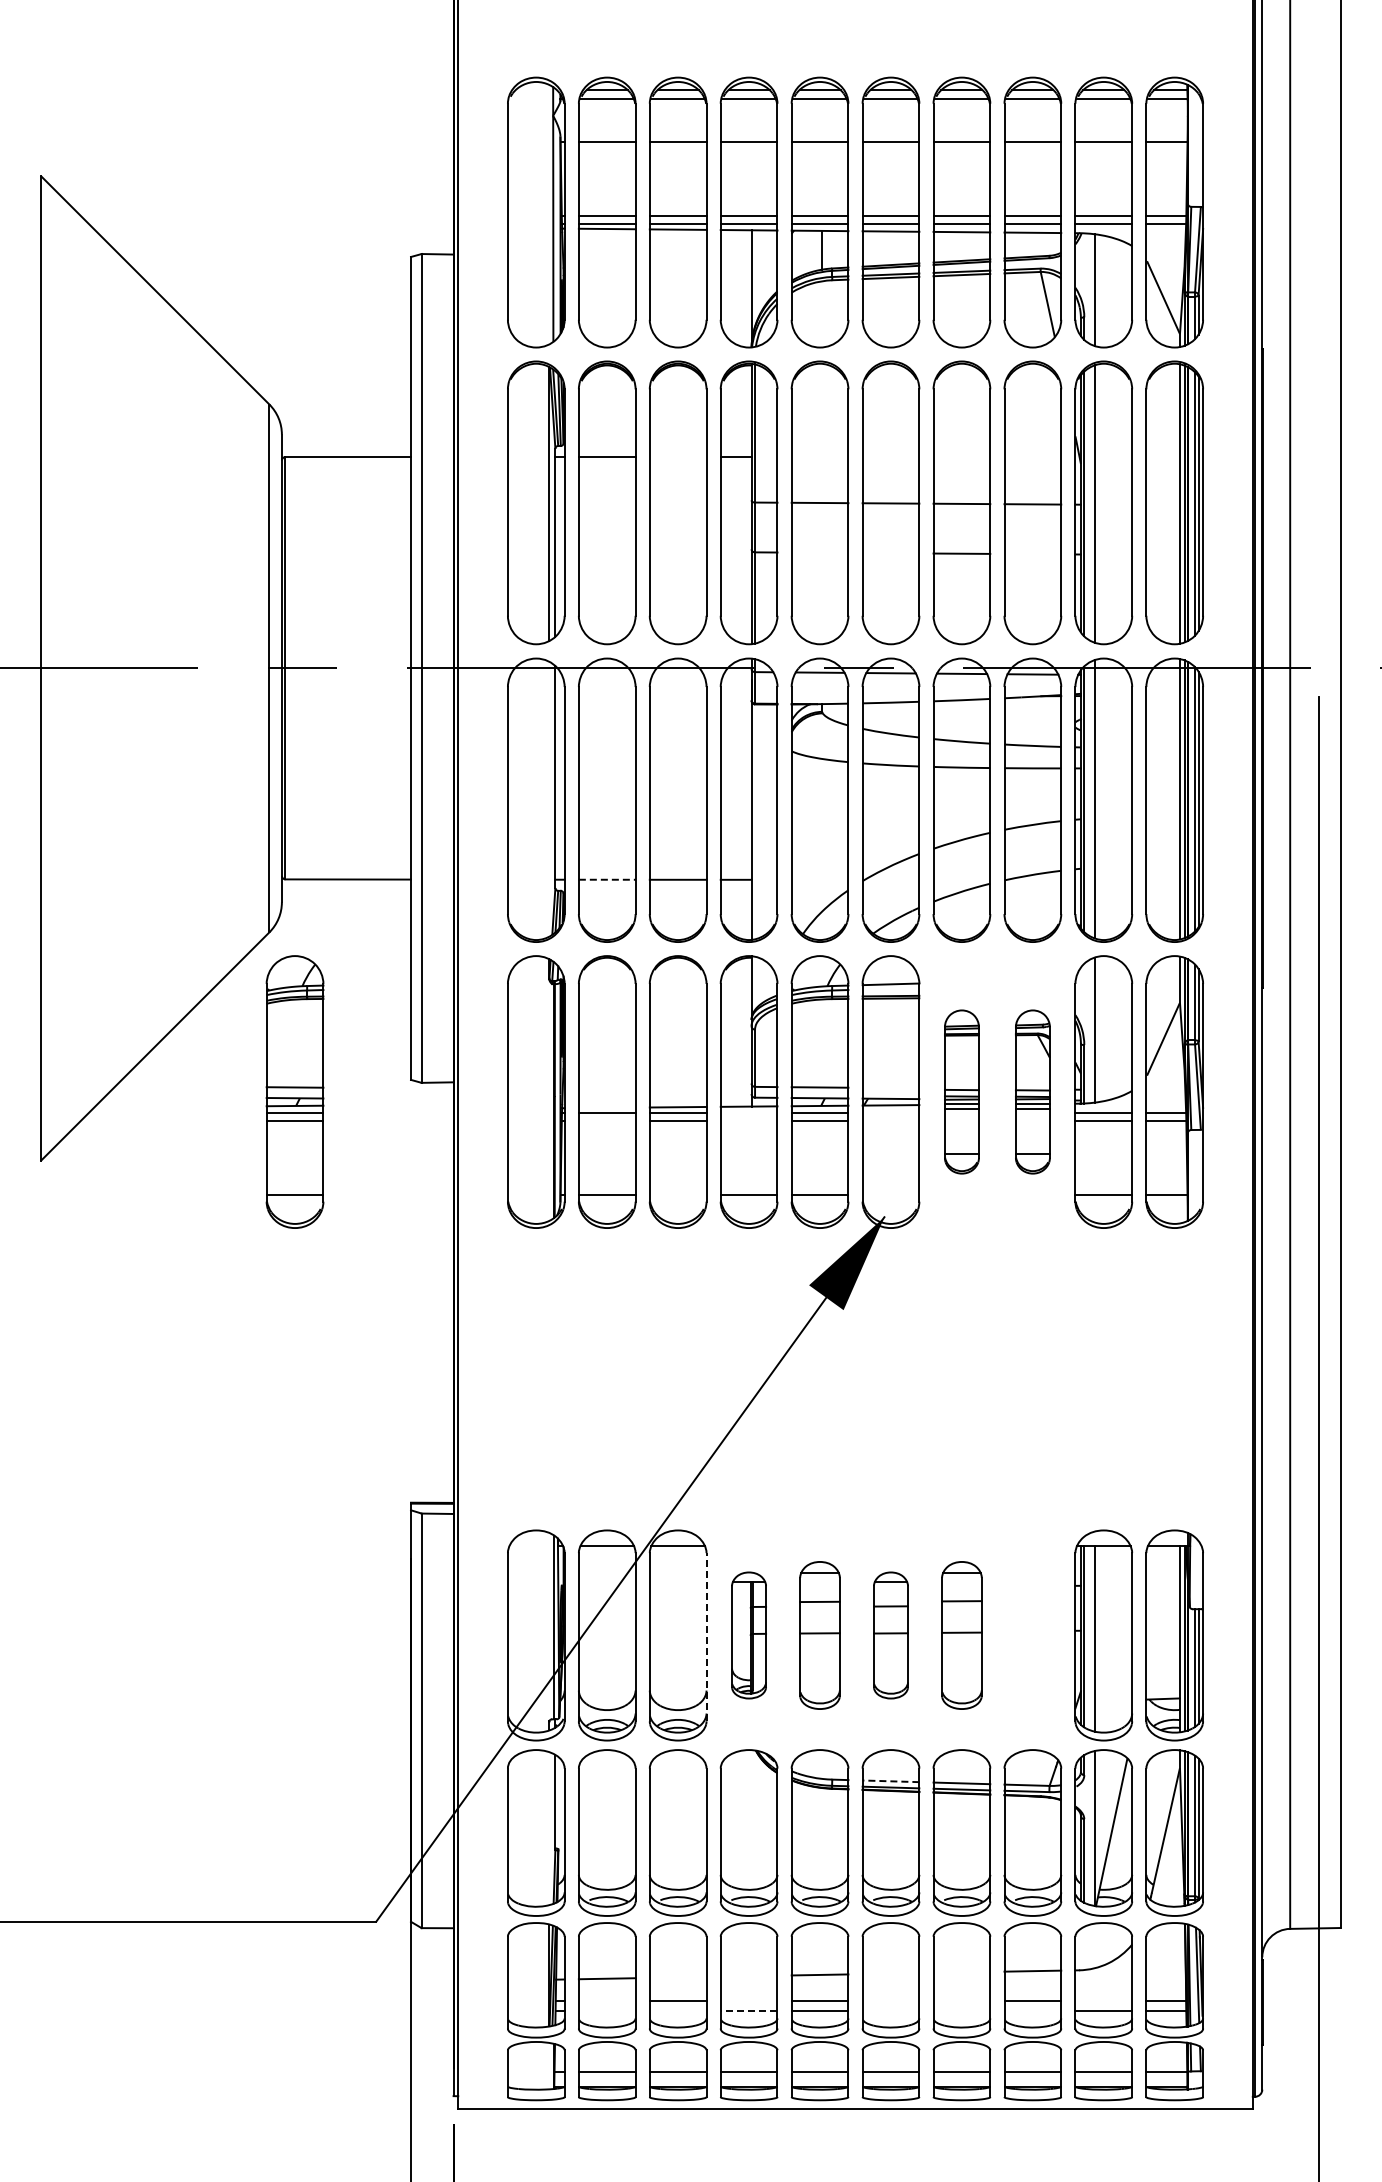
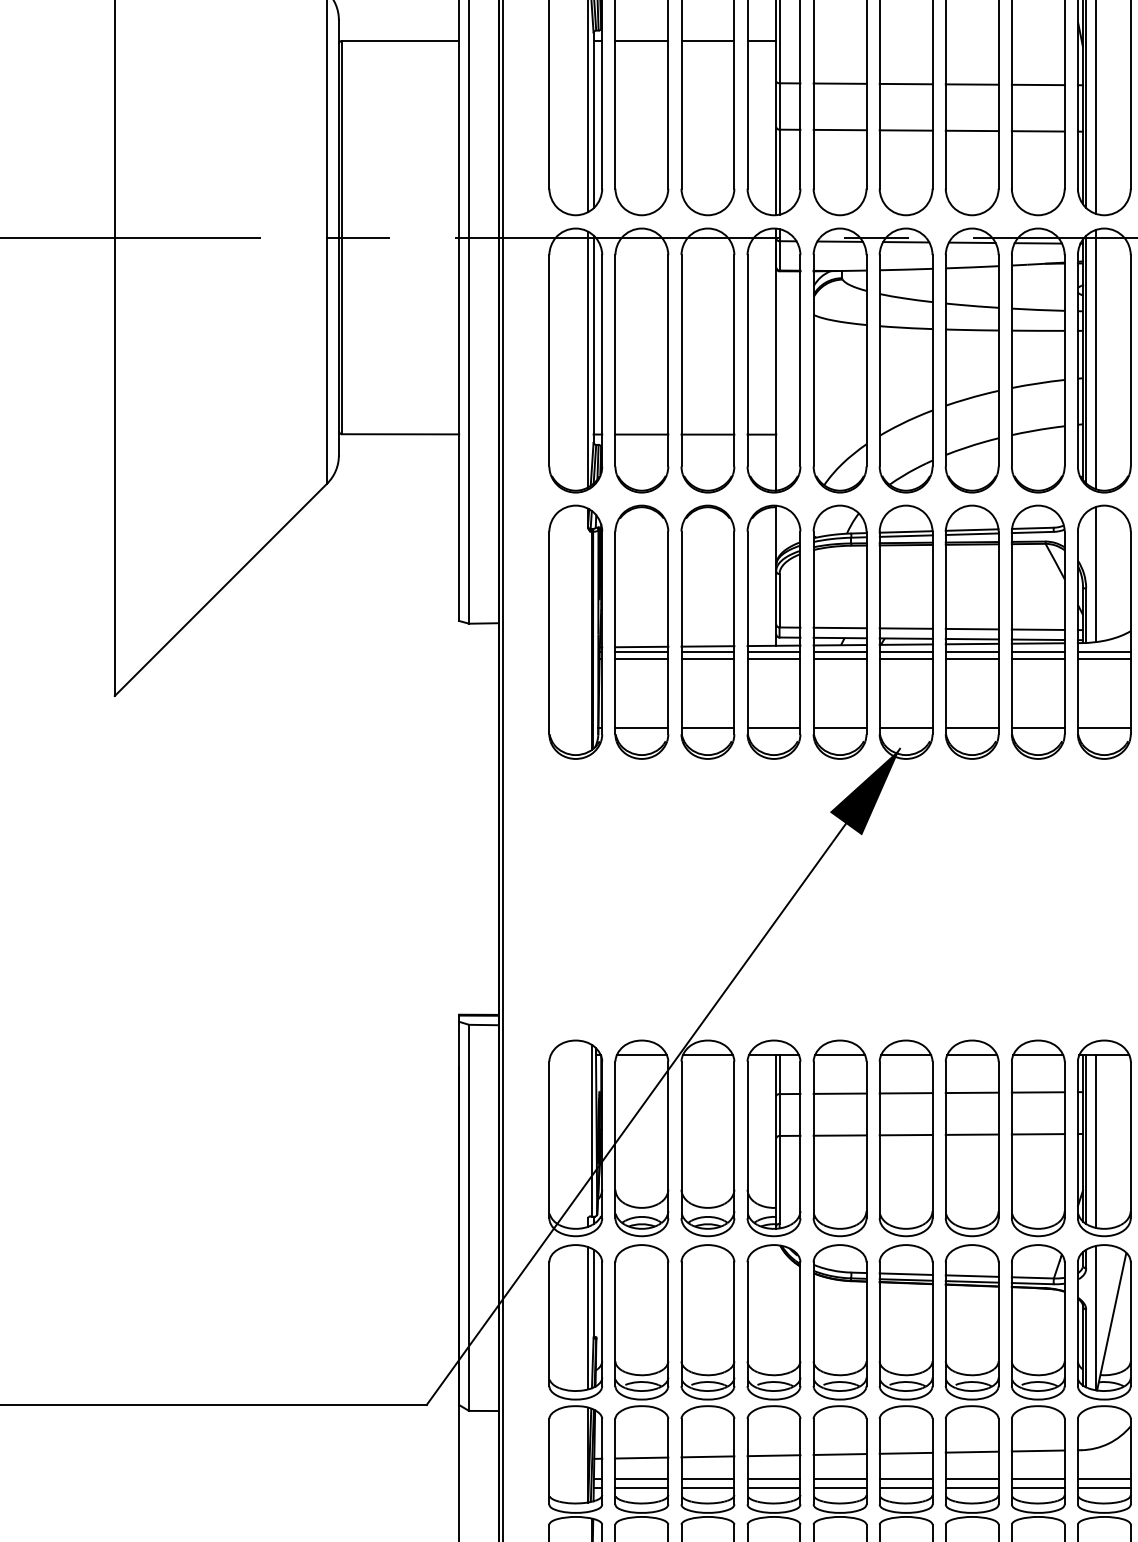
line: (677, 457) -> (707, 41), added
line: (819, 552) -> (839, 129), added
line: (890, 553) -> (905, 130), added
line: (1032, 554) -> (1037, 131), added
line: (549, 798) -> (588, 358), added
line: (607, 879) -> (642, 434), dashed -> solid
line: (890, 988) -> (905, 535), added
line: (890, 1087) -> (905, 628), added
part: (294, 1091) -> (350, 631), removed
part: (961, 1091) -> (971, 631), size x1.67
part: (1032, 1091) -> (1037, 631), size x1.67
line: (606, 1107) -> (641, 646), added
line: (748, 1112) -> (773, 651), added
line: (890, 1112) -> (905, 651), added
line: (606, 1120) -> (641, 658), added
line: (748, 1120) -> (773, 658), added
line: (890, 1120) -> (905, 658), added
line: (677, 1194) -> (707, 727), added
line: (890, 1194) -> (905, 727), added
part: (748, 1635) -> (773, 1138), size x1.67
part: (819, 1635) -> (839, 1138), size x1.43
part: (890, 1635) -> (905, 1138), size x1.67
part: (961, 1635) -> (971, 1138), size x1.43
part: (1032, 1635) -> (1037, 1138), added
line: (706, 1636) -> (734, 1139), dashed -> solid
line: (890, 1781) -> (905, 1274), dashed -> solid
line: (549, 1828) -> (588, 1318), added
line: (961, 1971) -> (971, 1451), added
line: (890, 1973) -> (905, 1453), added
line: (748, 1975) -> (773, 1455), added
line: (677, 1976) -> (707, 1455), added
line: (606, 2000) -> (641, 1478), added
line: (748, 2000) -> (773, 1478), added
line: (890, 2000) -> (905, 1478), added
line: (961, 2000) -> (971, 1478), added
line: (1103, 2000) -> (1104, 1478), added
line: (606, 2011) -> (641, 1488), added
line: (677, 2011) -> (707, 1488), added
line: (748, 2011) -> (773, 1488), dashed -> solid
line: (890, 2011) -> (905, 1488), added
line: (961, 2011) -> (971, 1488), added
line: (1032, 2011) -> (1037, 1488), added

